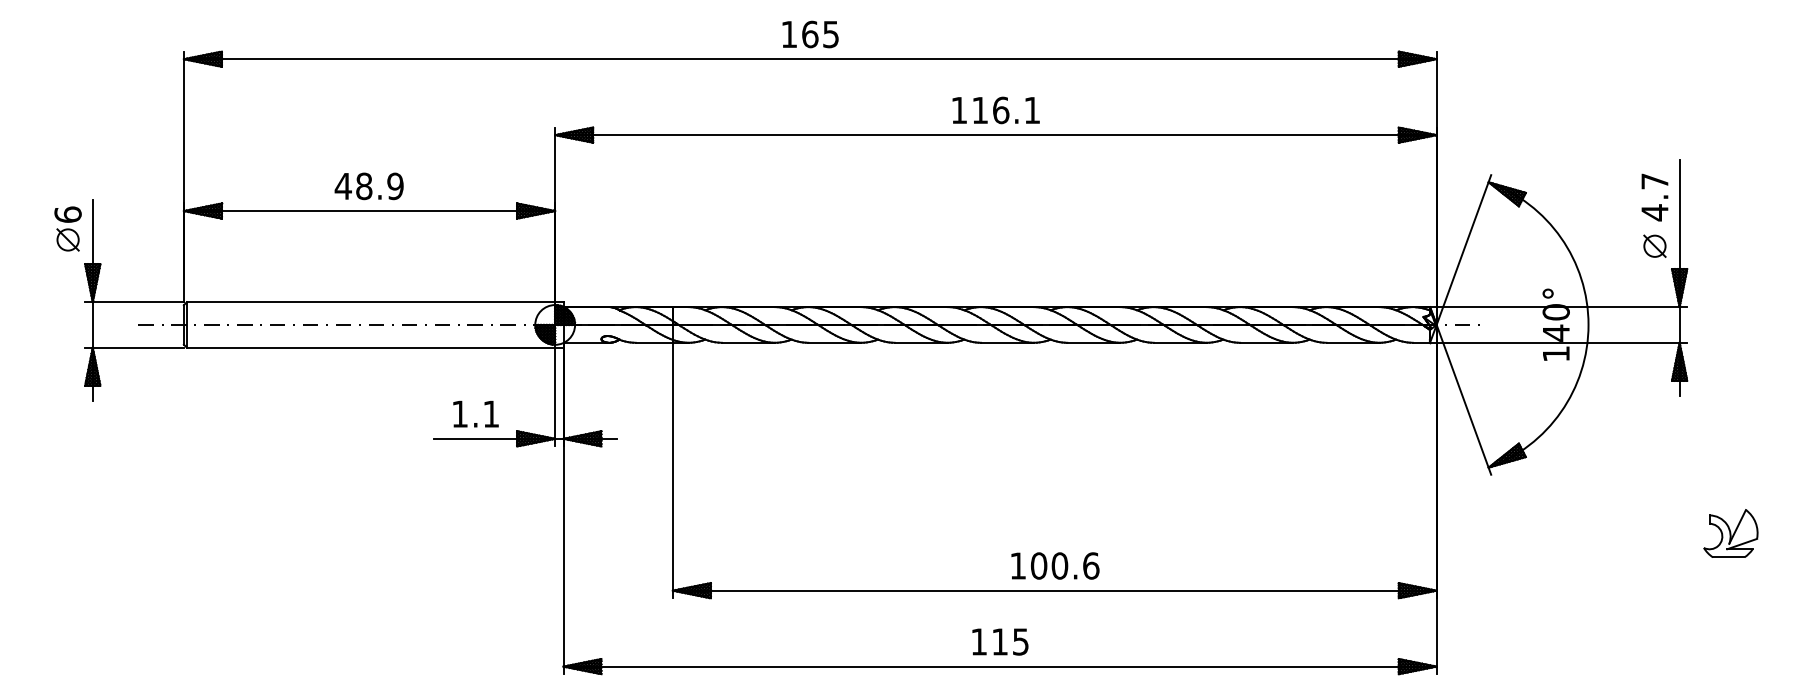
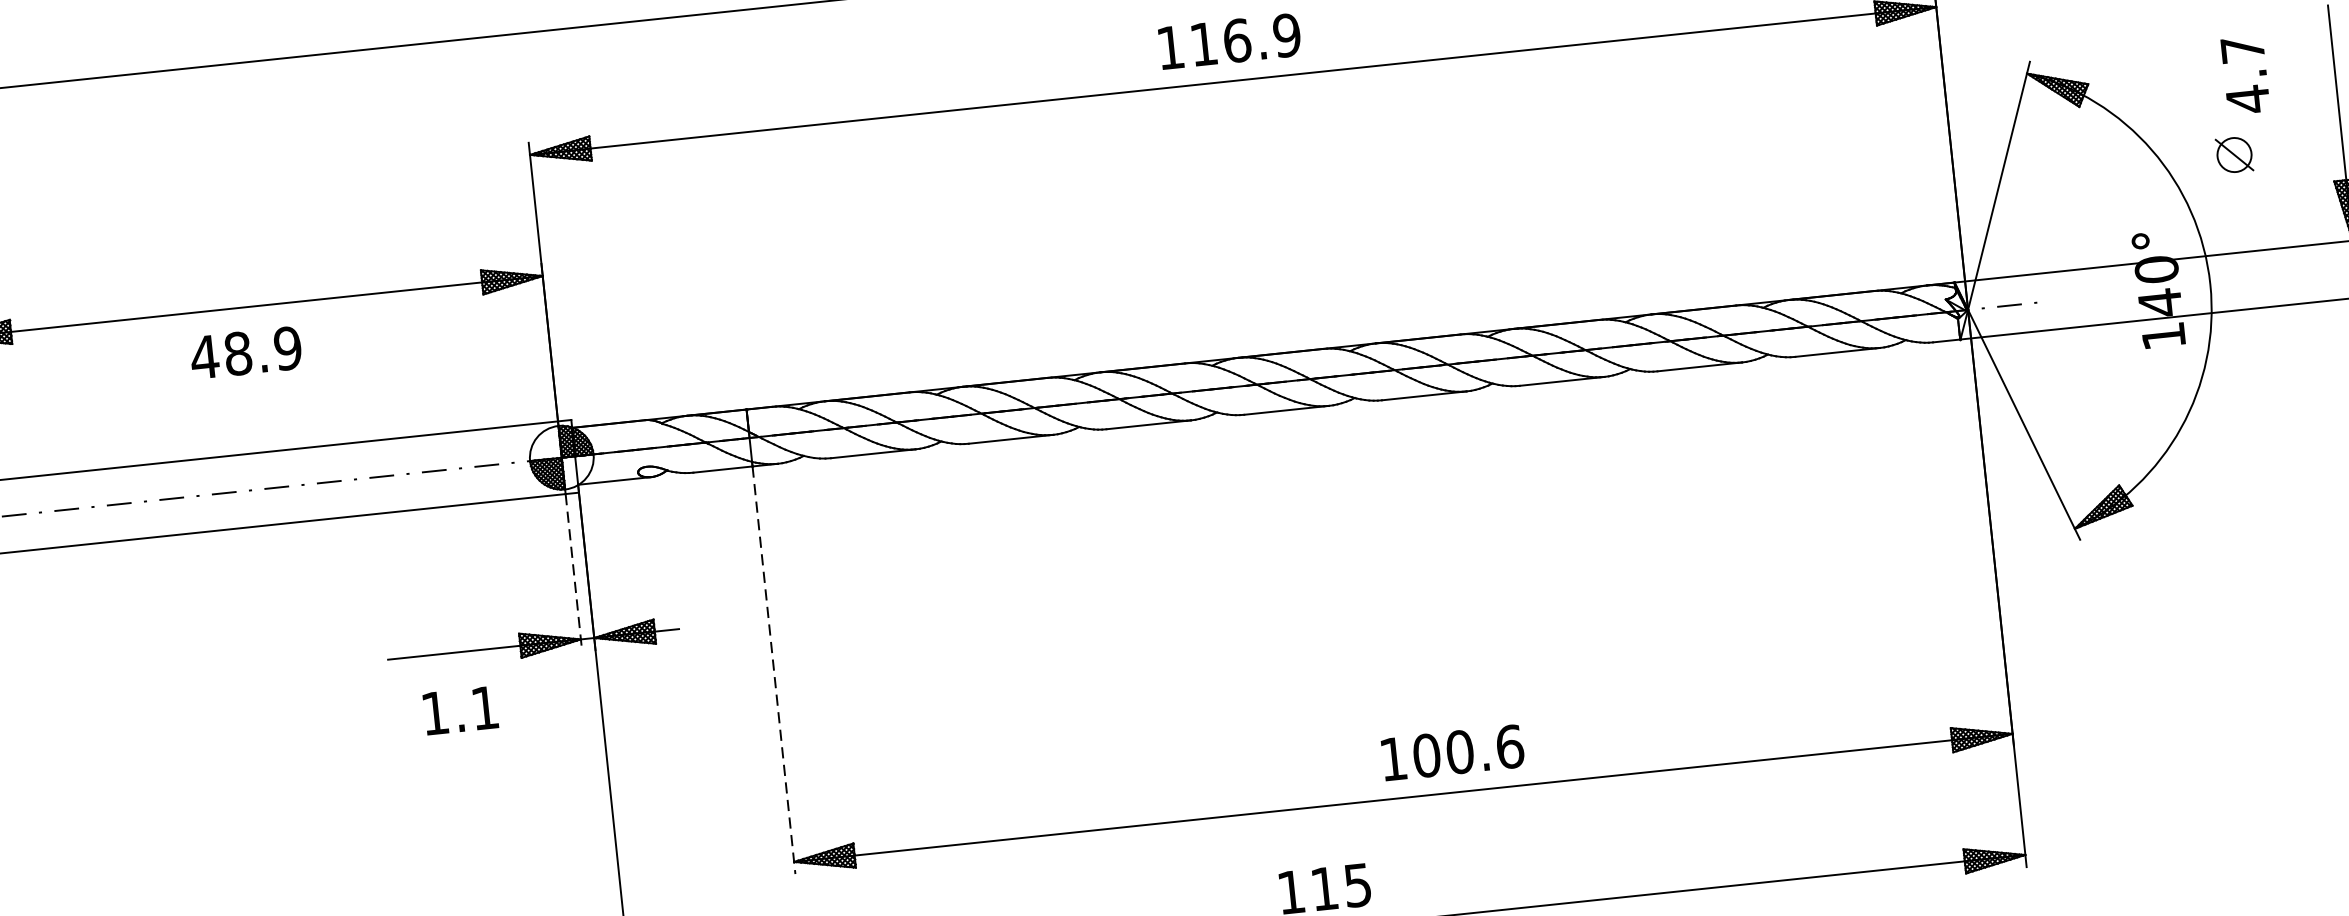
text: (1032, 110) -> (1287, 35), 116.1 -> 116.9
text: (368, 186) -> (244, 353), moved
text: (1654, 197) -> (2244, 75), moved
part: (1654, 245) -> (2233, 153), moved
line: (555, 397) -> (574, 573), solid -> dashed
text: (475, 413) -> (459, 709), moved
line: (672, 470) -> (773, 670), solid -> dashed
text: (1055, 565) -> (1452, 752), moved

